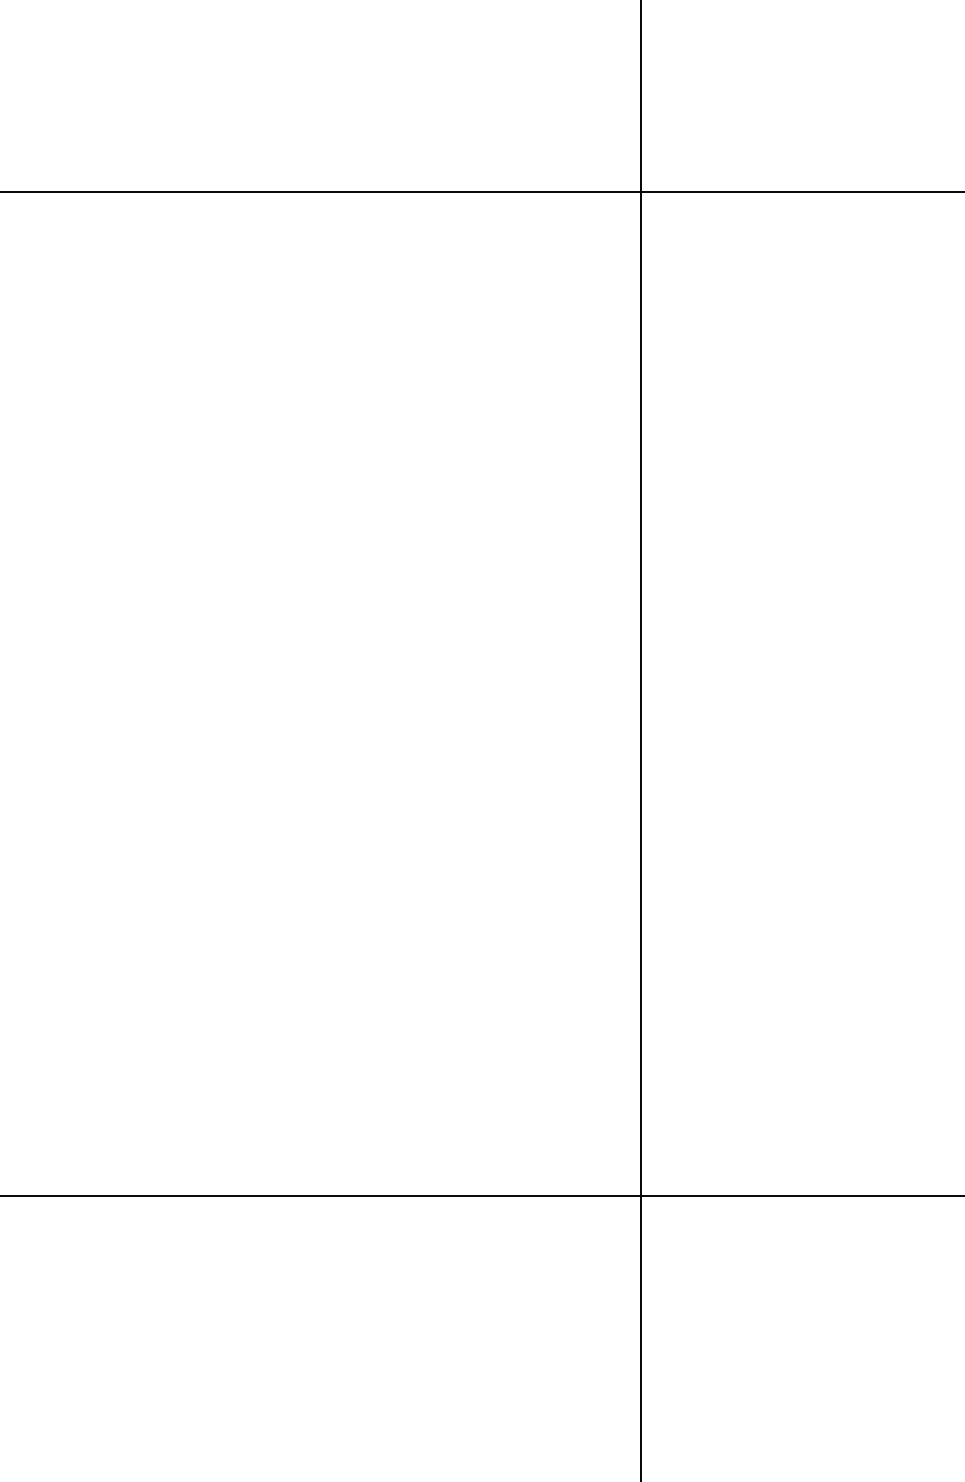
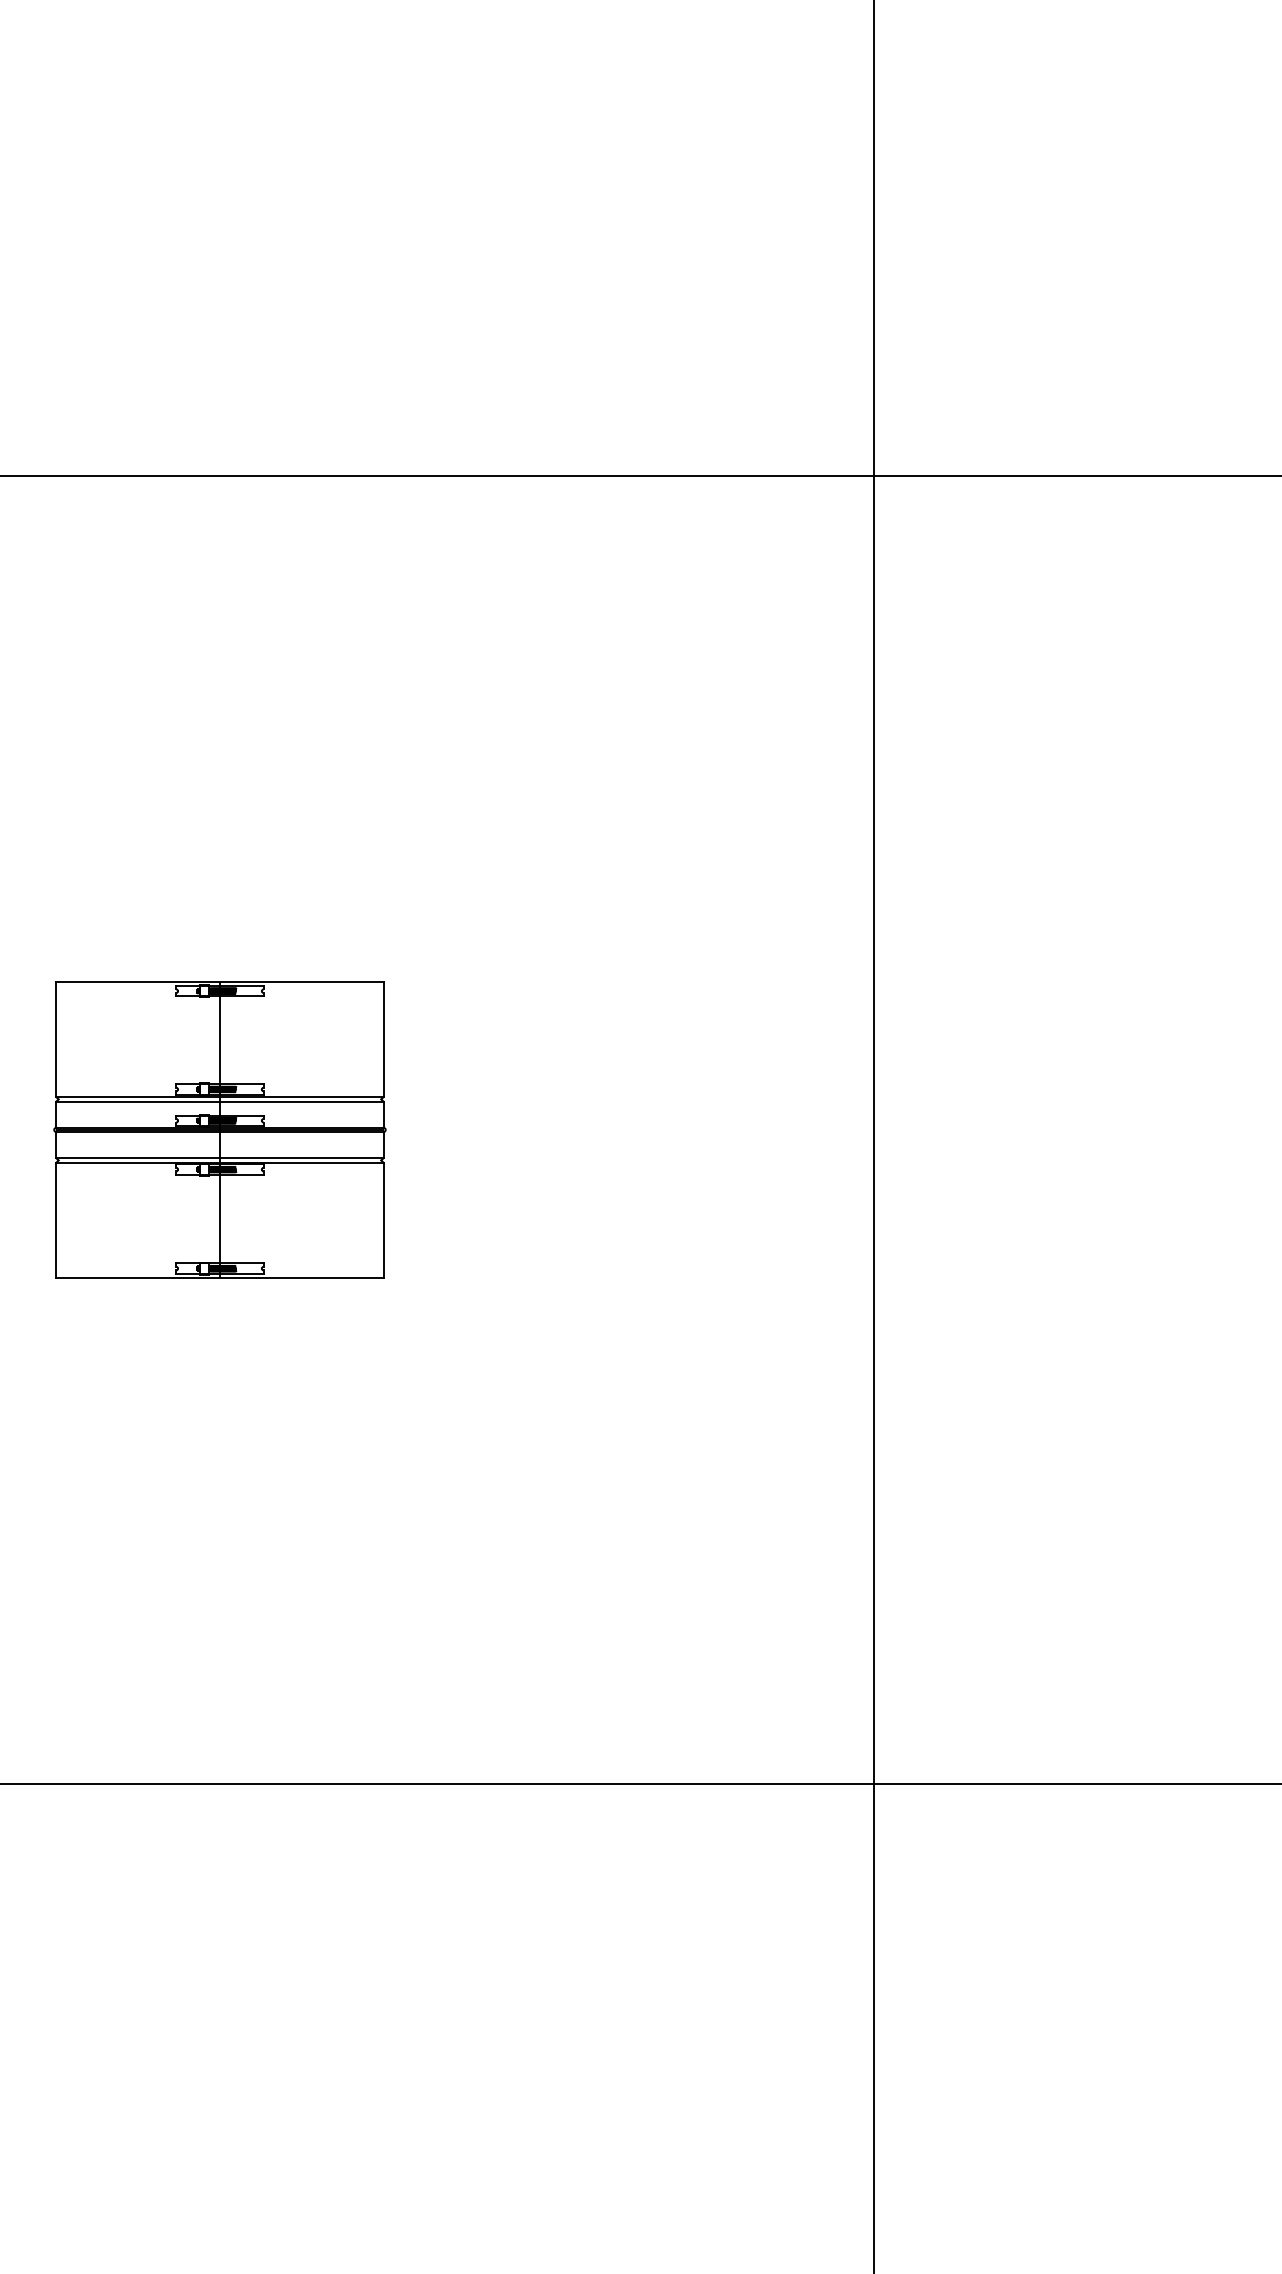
part: (138, 693) -> (219, 1129), added

